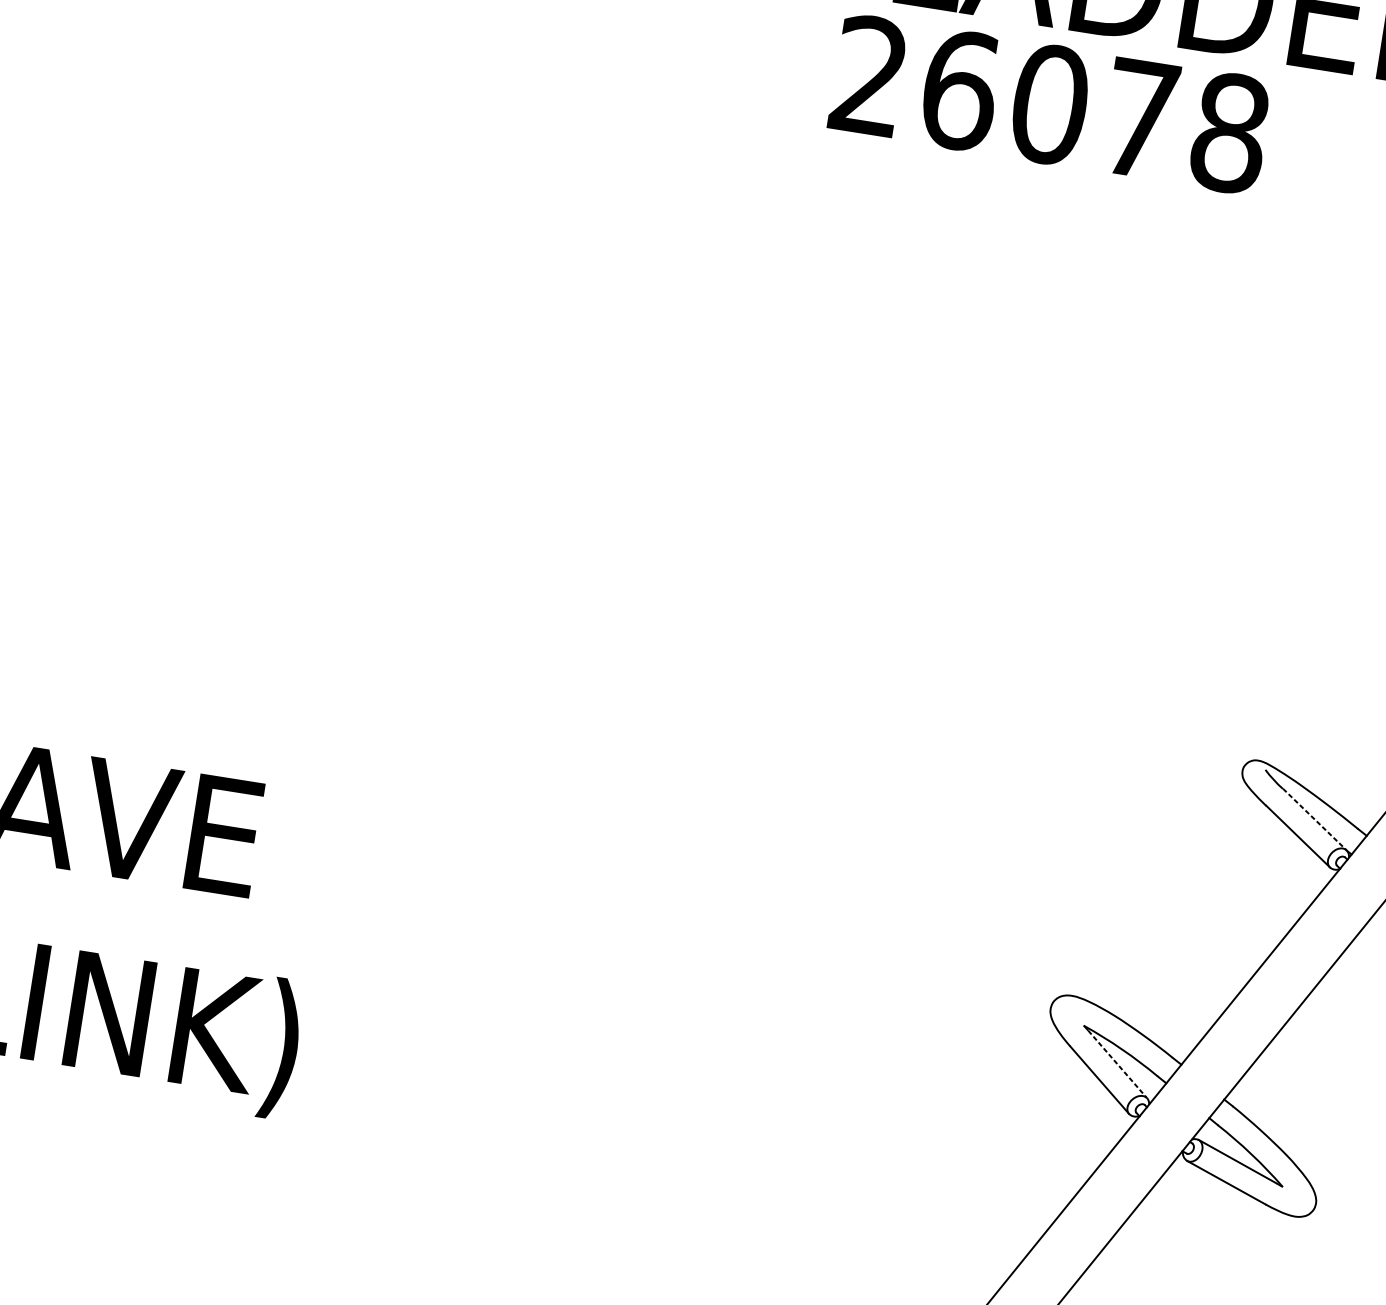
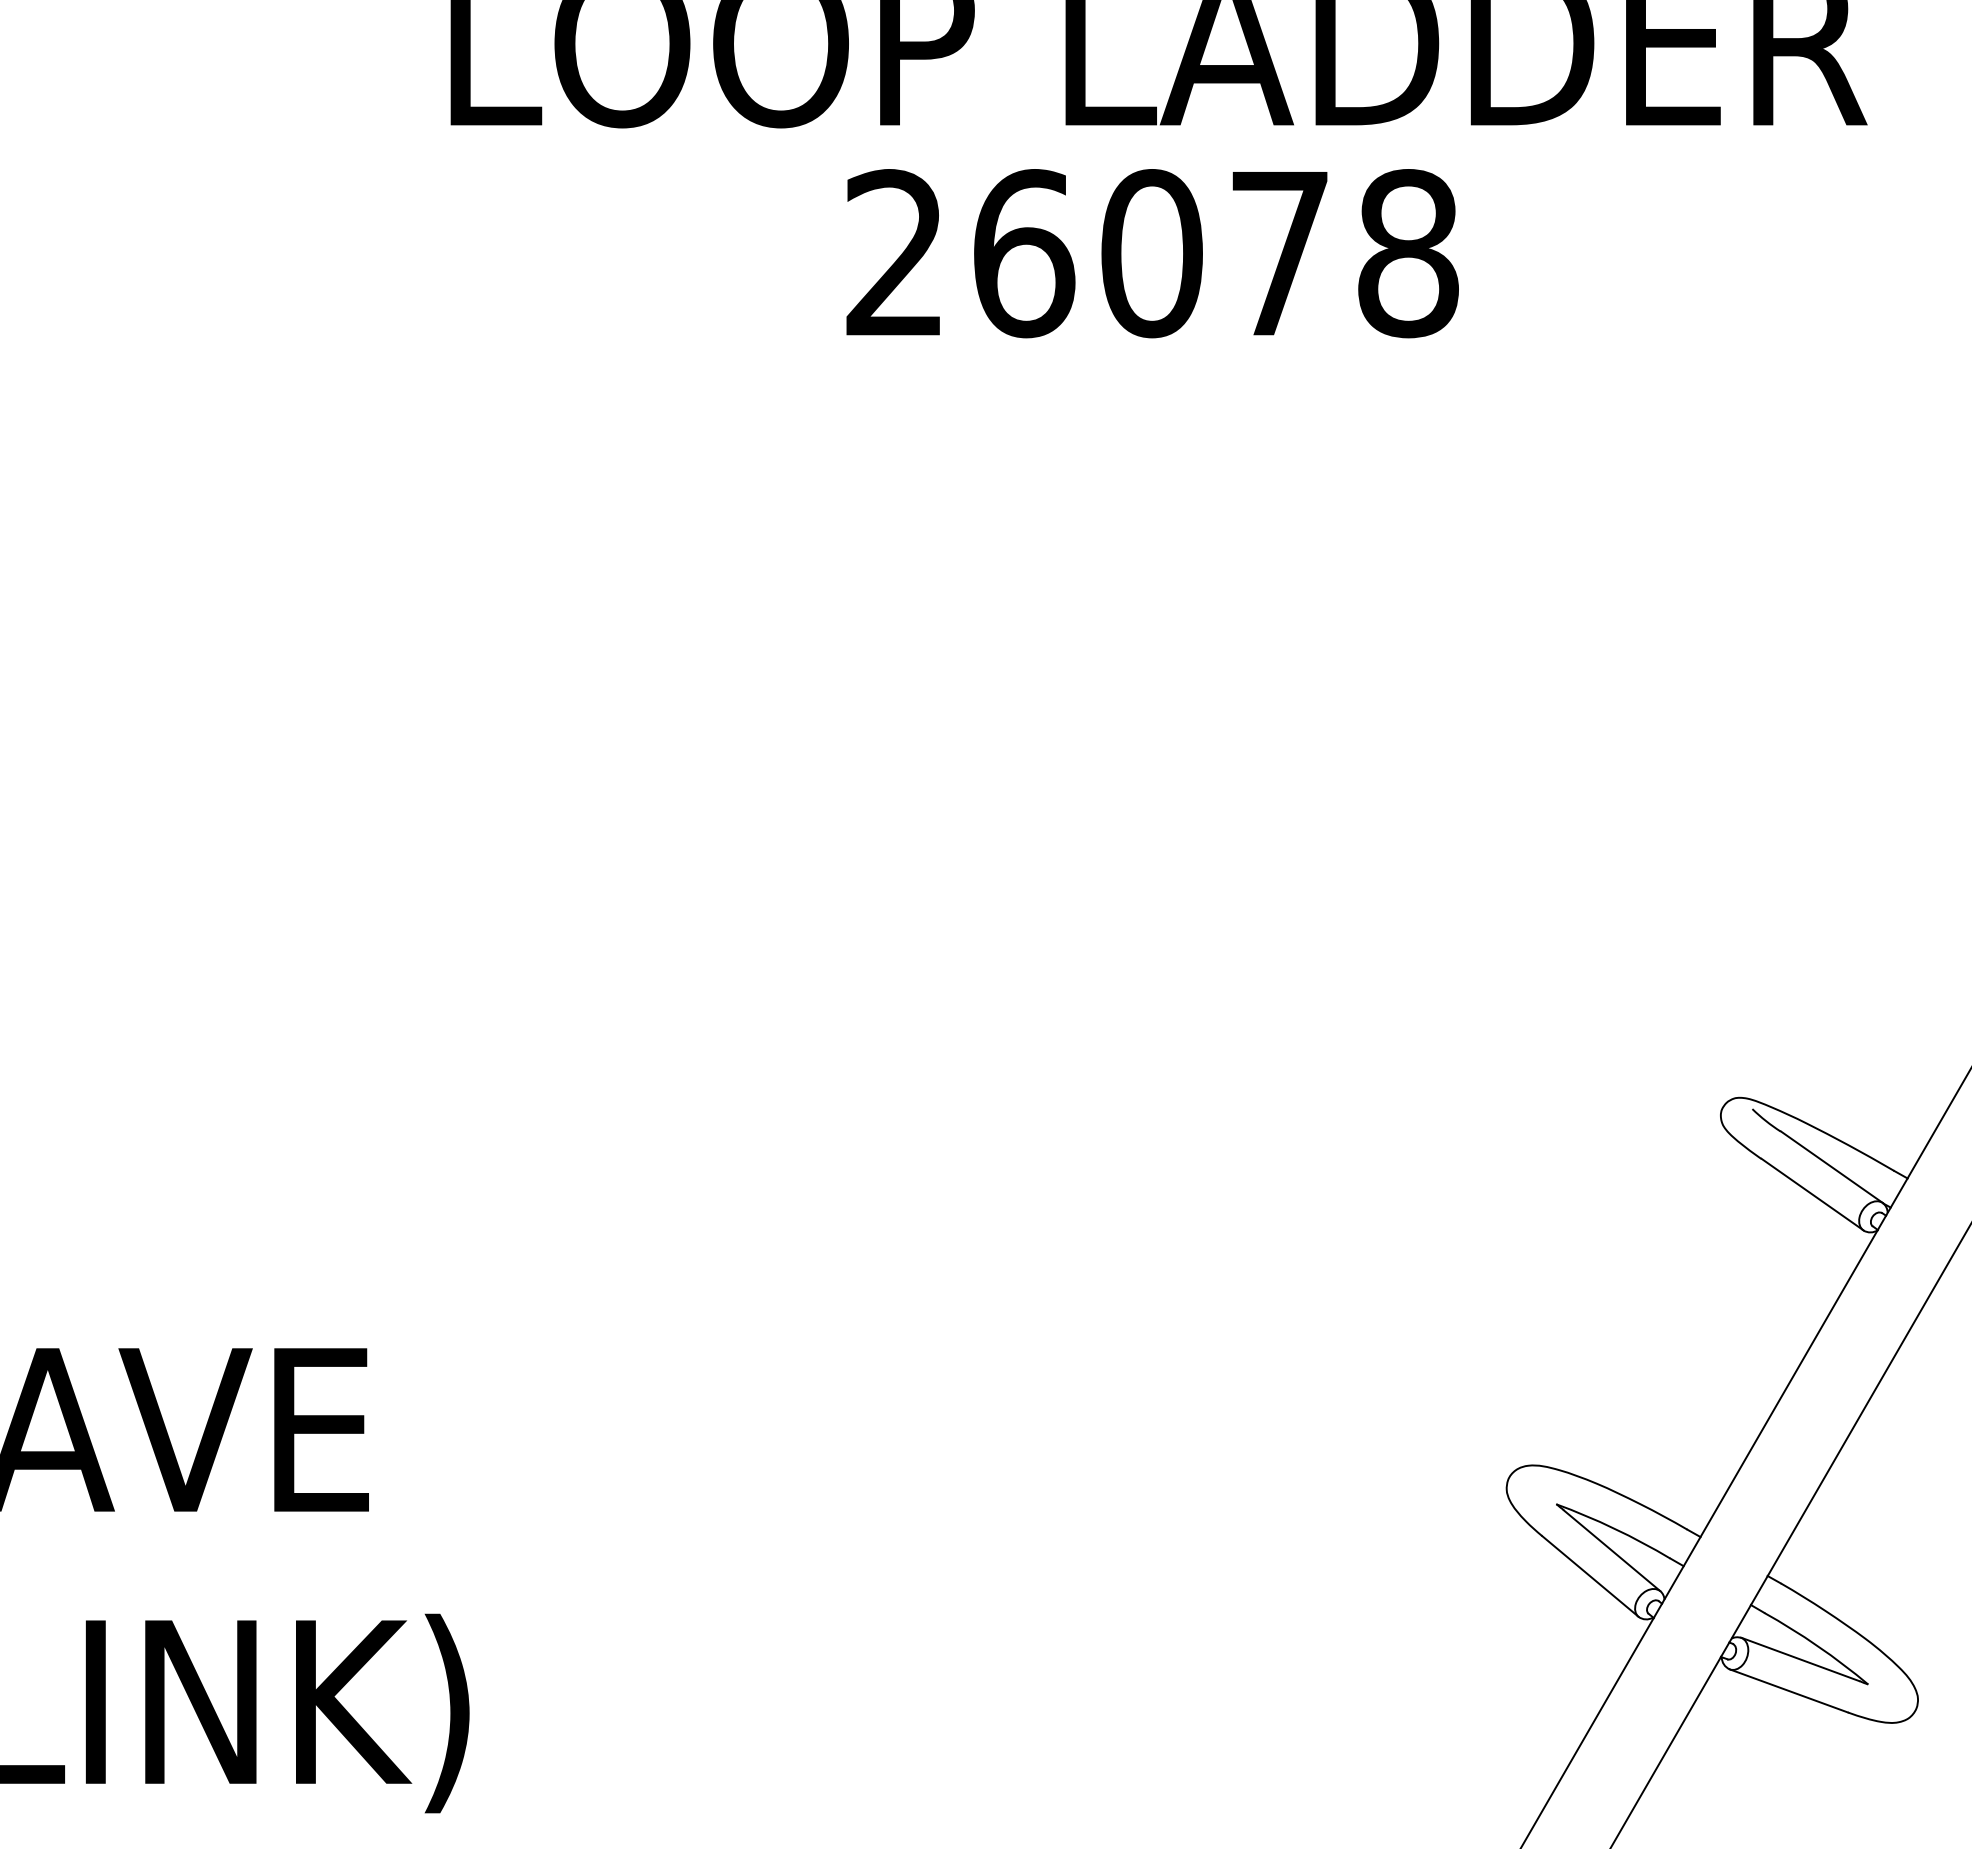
text: (1050, 104) -> (1152, 253), moved
line: (1315, 819) -> (1832, 1167), dashed -> solid
line: (1117, 1064) -> (1611, 1550), dashed -> solid

